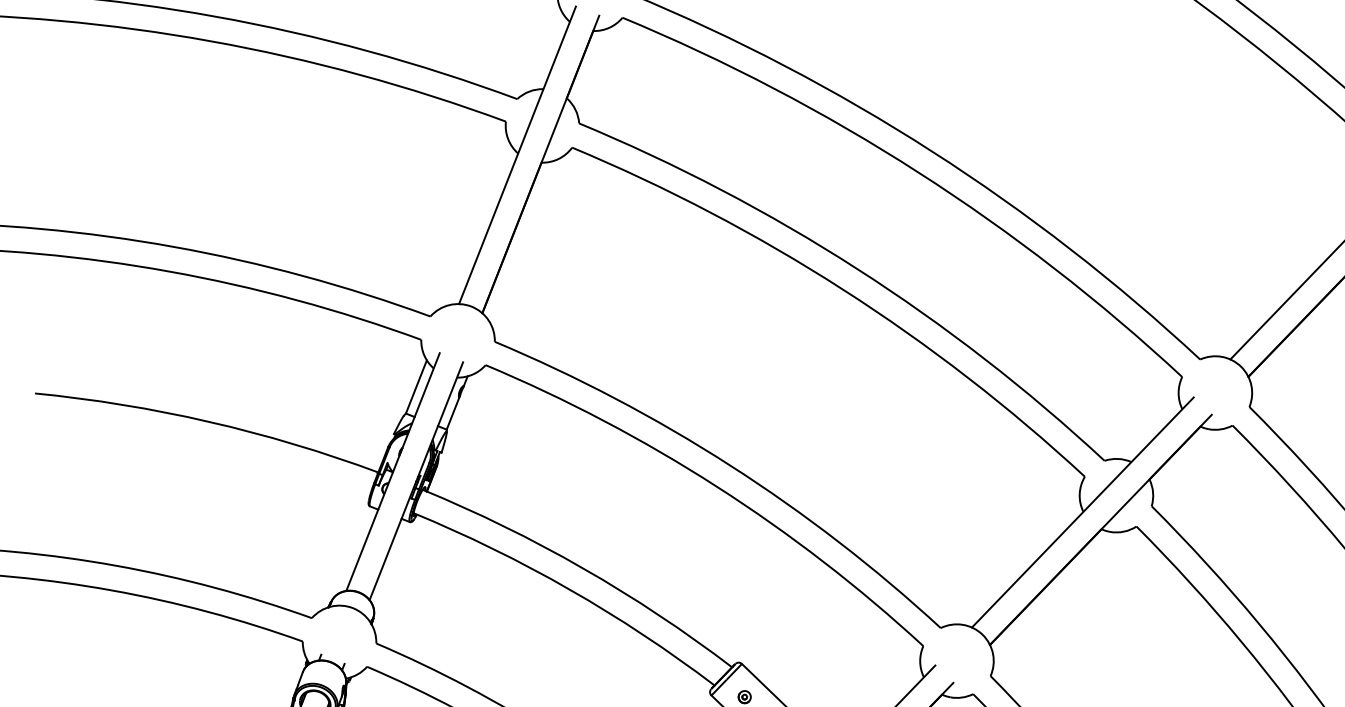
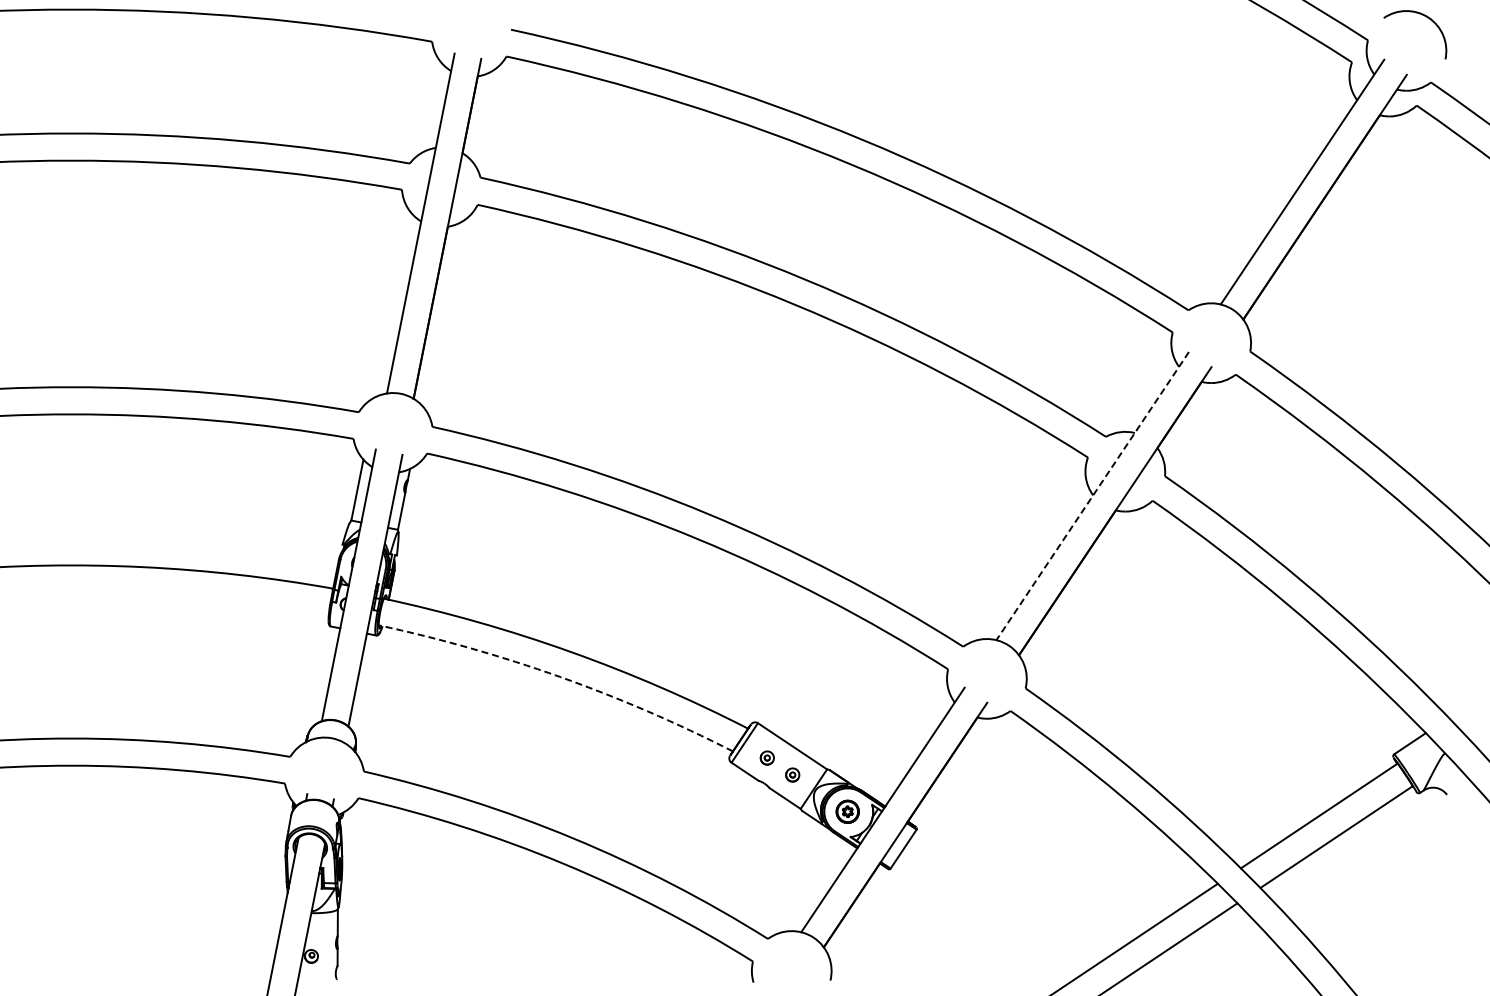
line: (1082, 512) -> (1092, 496), solid -> dashed
arc: (569, 589) -> (559, 676), solid -> dashed

